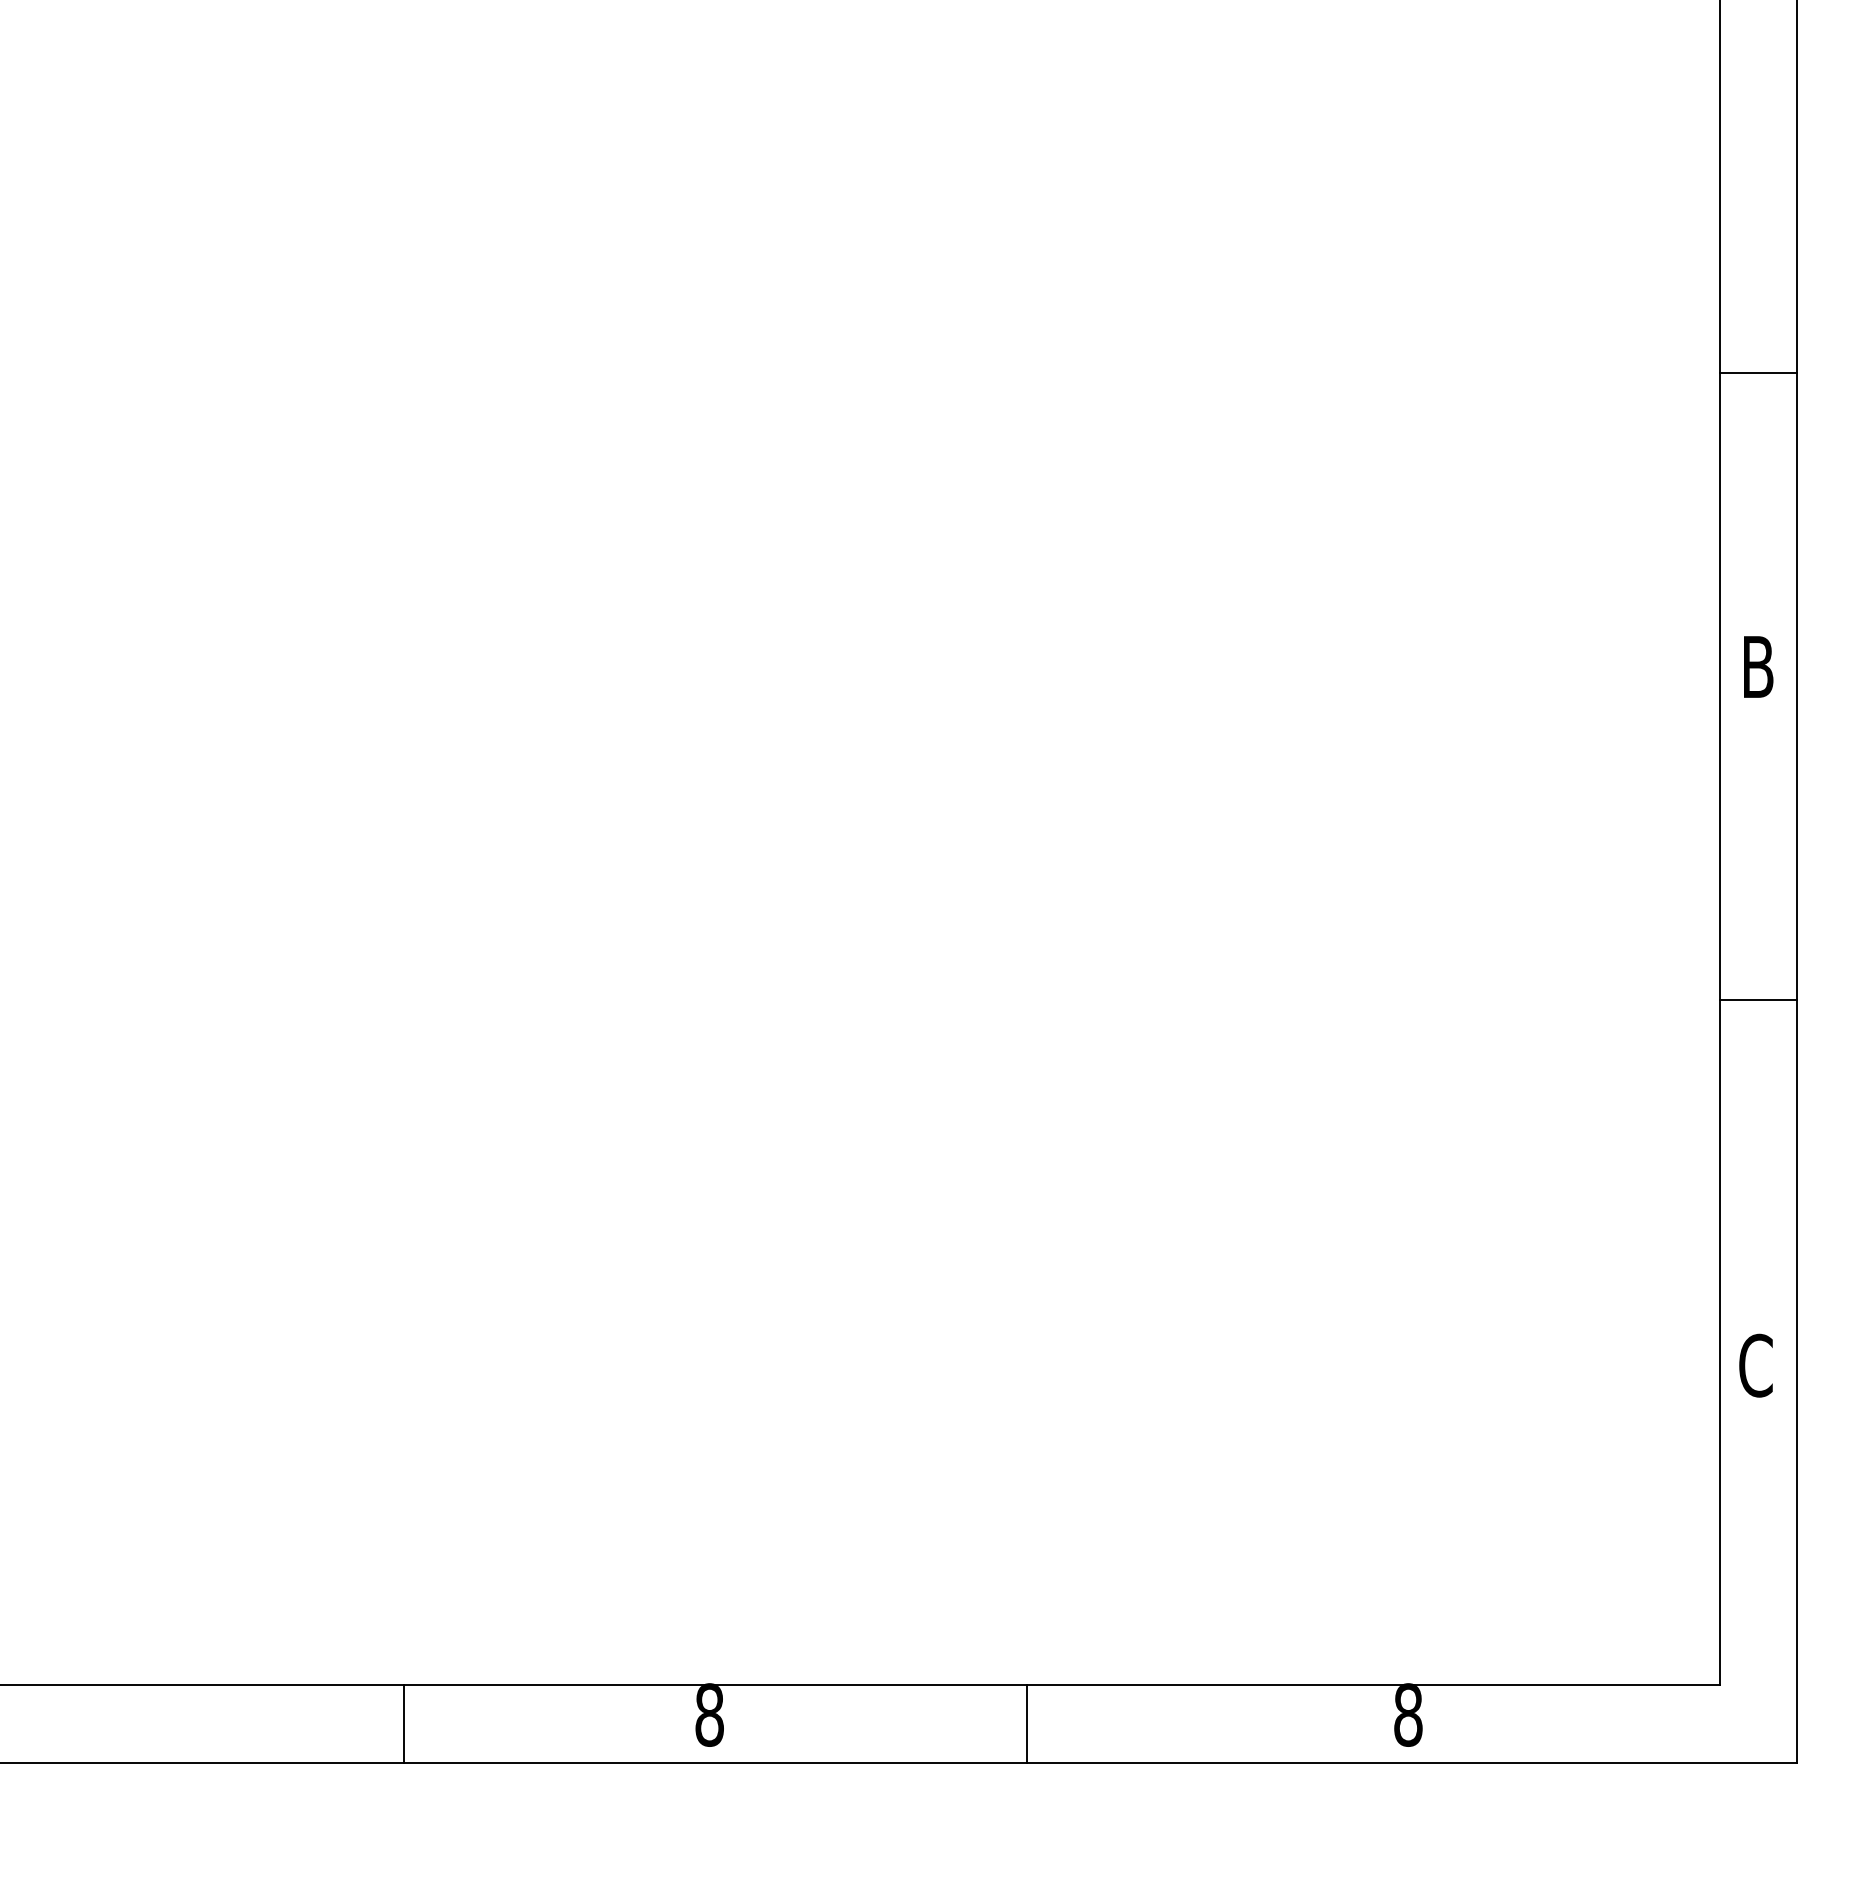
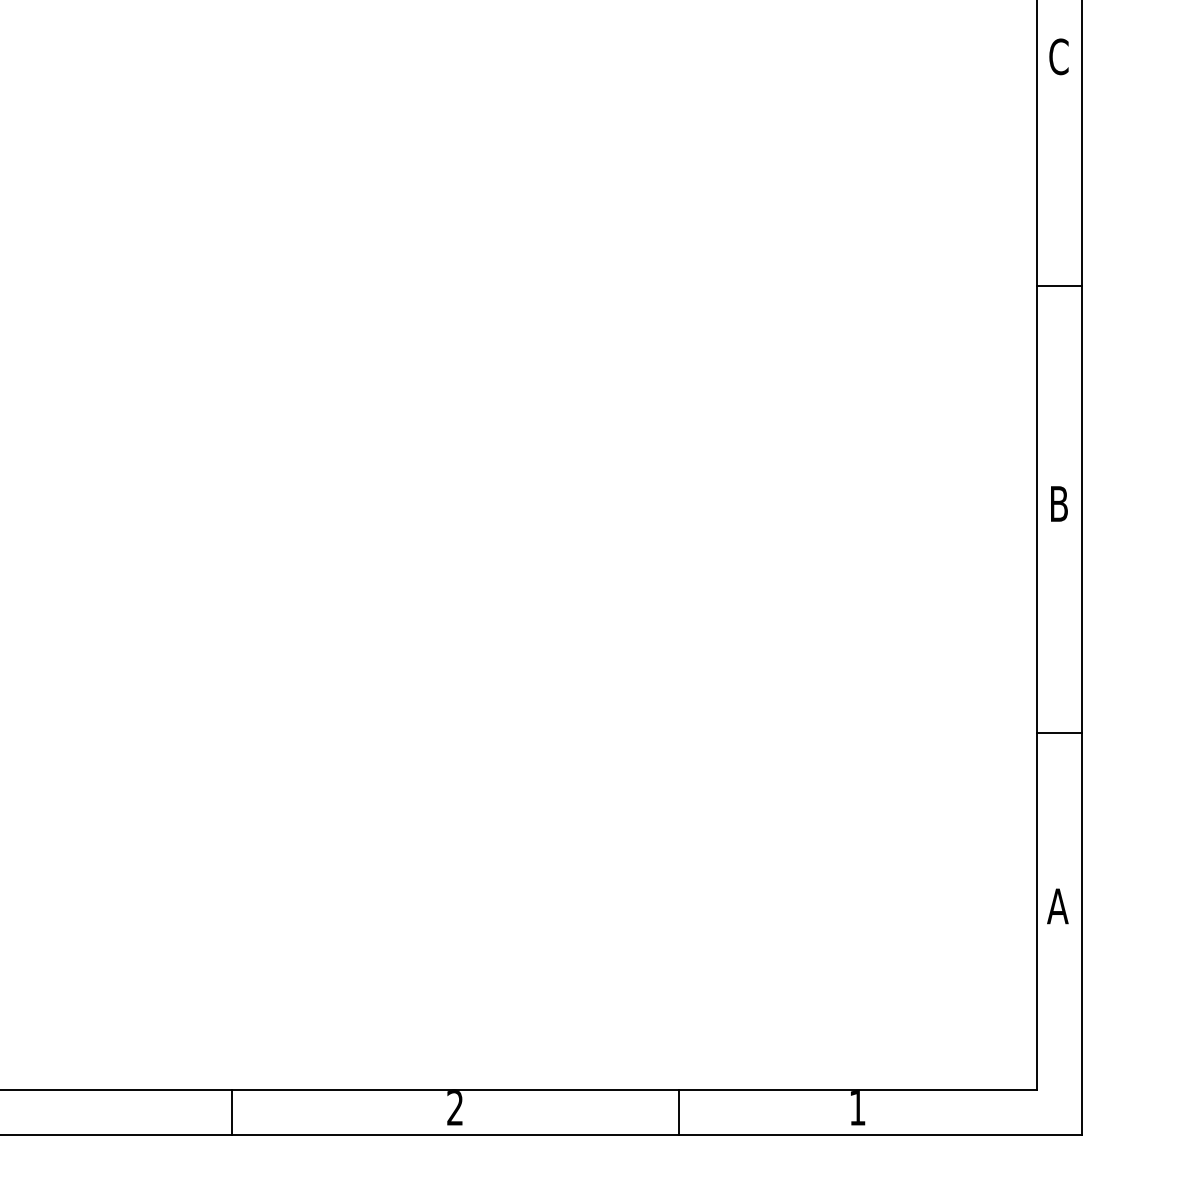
line: (1757, 372) -> (1058, 285), moved
line: (1757, 999) -> (1058, 732), moved
text: (1755, 1365) -> (1057, 906), C -> A
text: (710, 1716) -> (455, 1108), 8 -> 2
text: (1408, 1716) -> (857, 1108), 8 -> 1
line: (404, 1723) -> (232, 1112), moved
line: (1027, 1723) -> (679, 1112), moved

